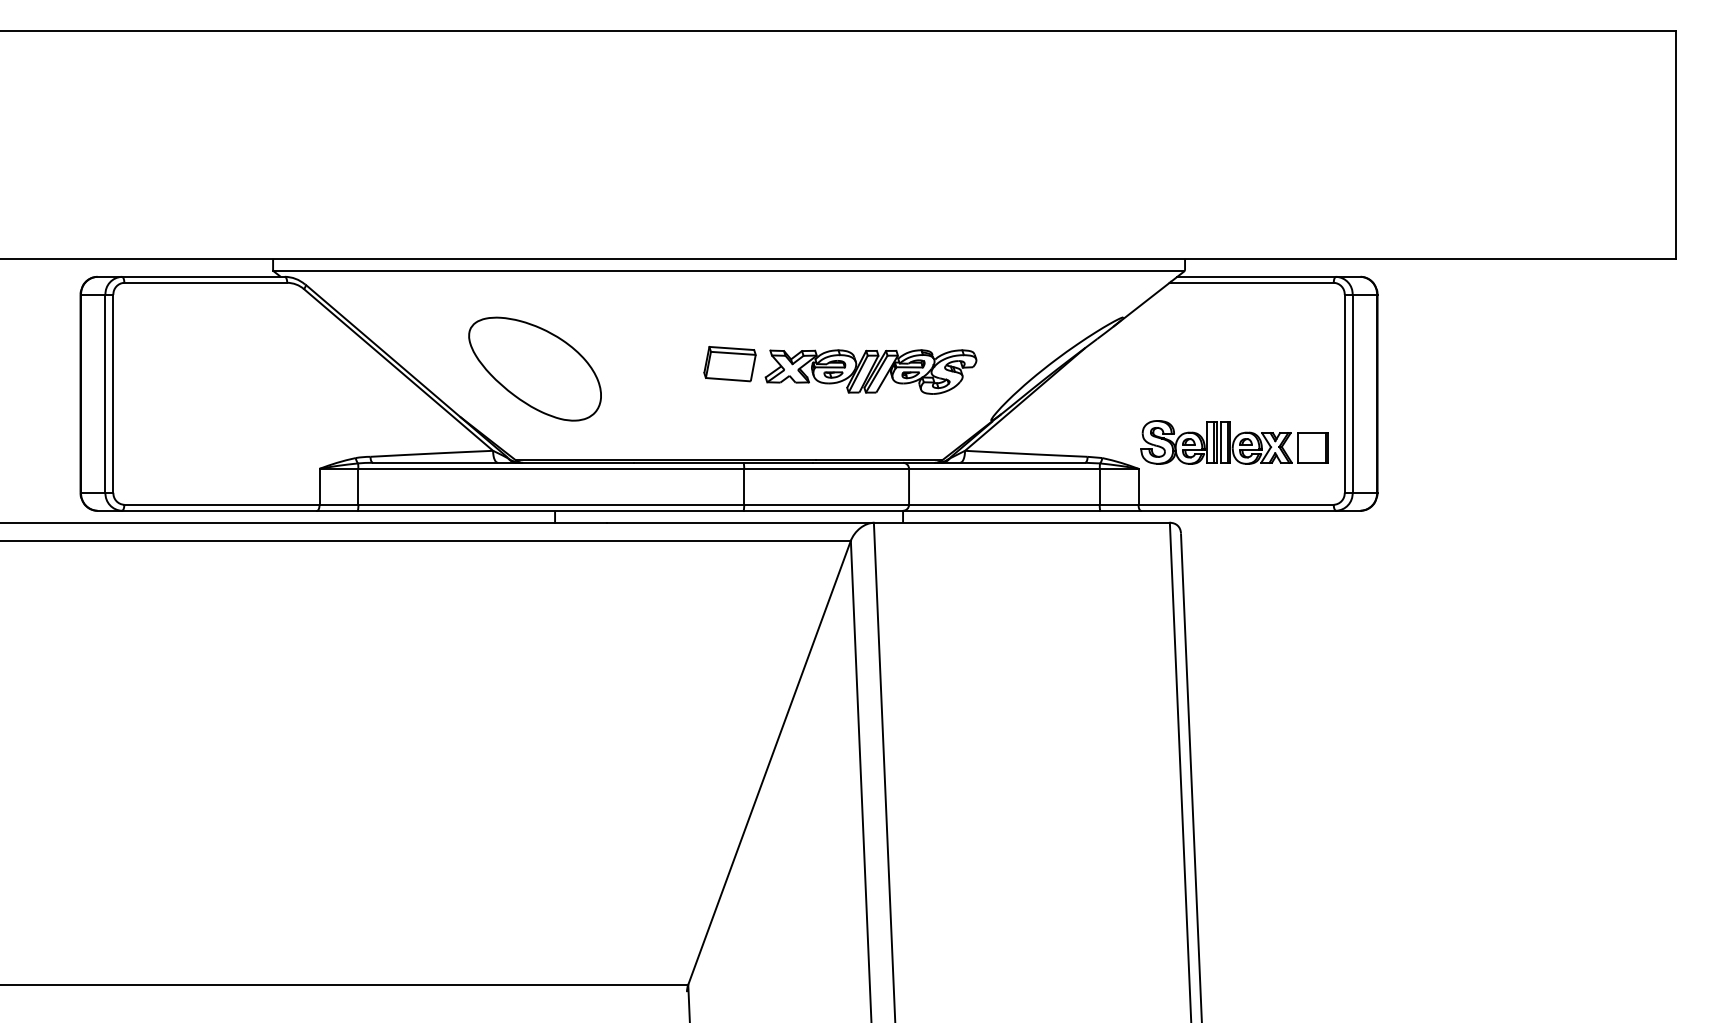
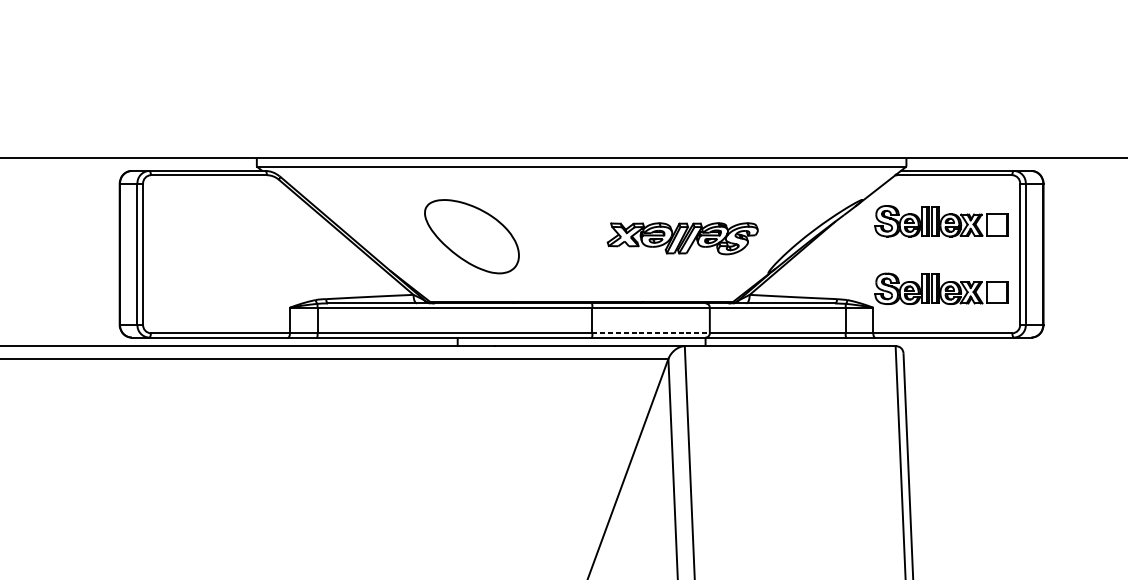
part: (1234, 347) -> (941, 221), added
part: (729, 364) -> (581, 233), removed
part: (534, 368) -> (471, 236), moved
line: (827, 504) -> (651, 333), solid -> dashed

